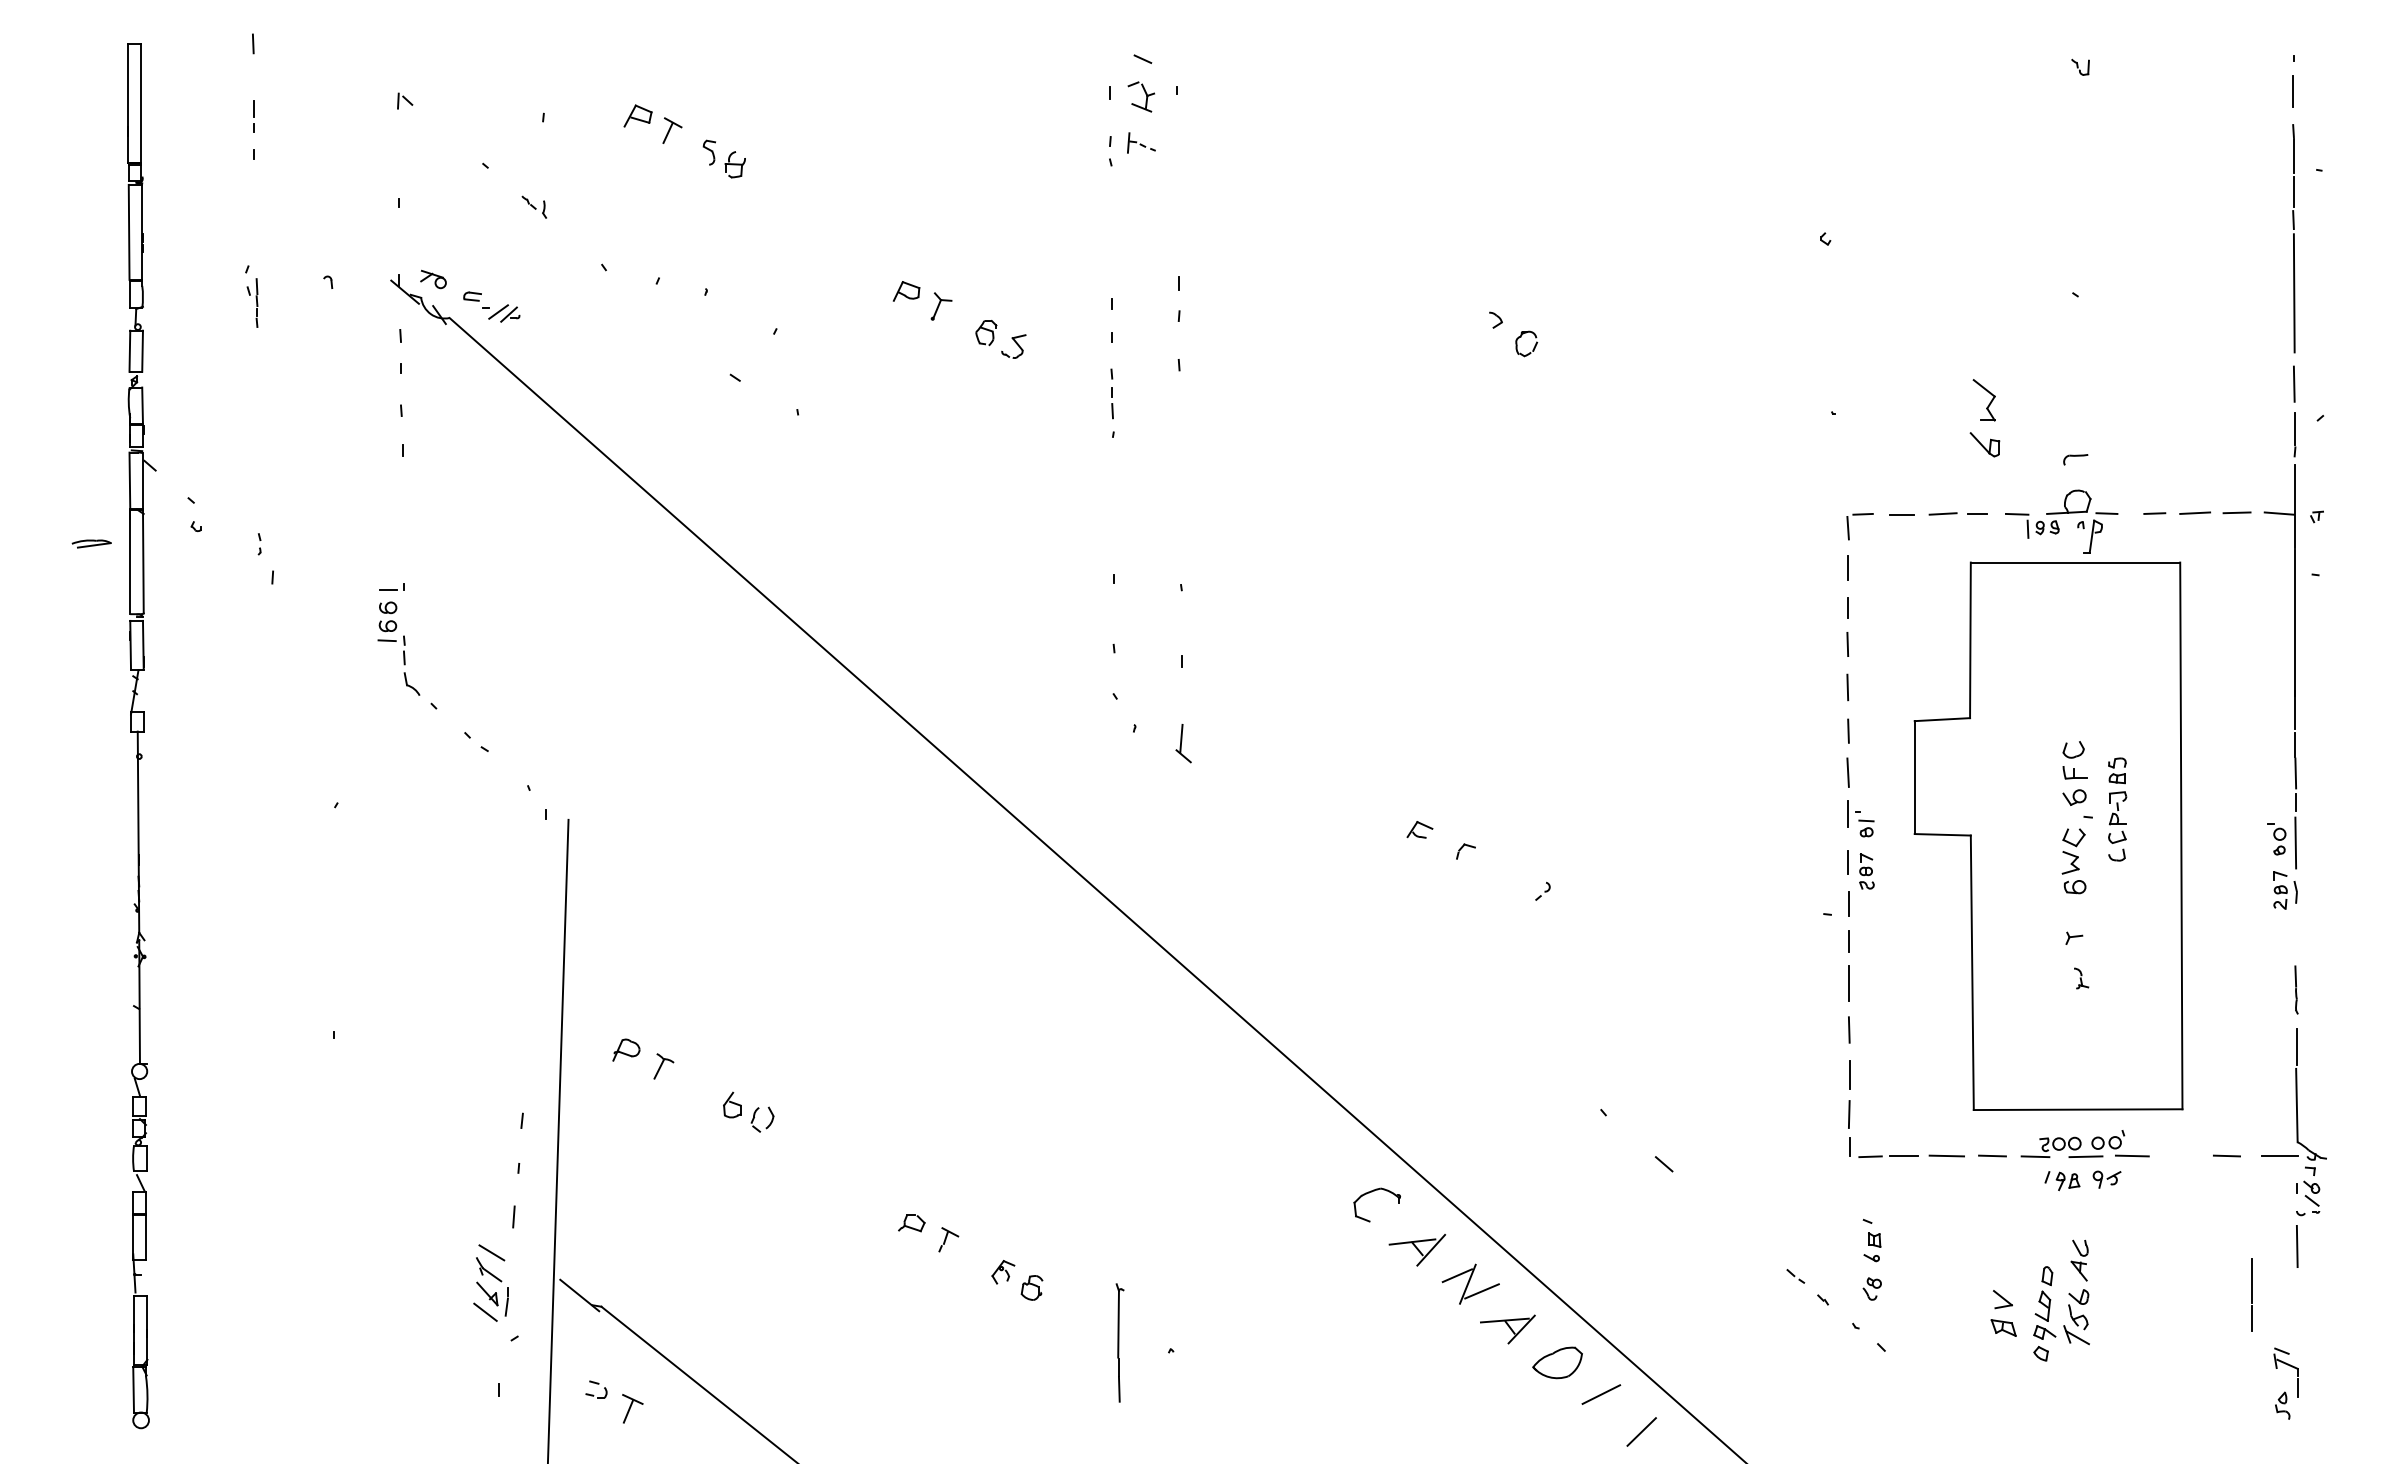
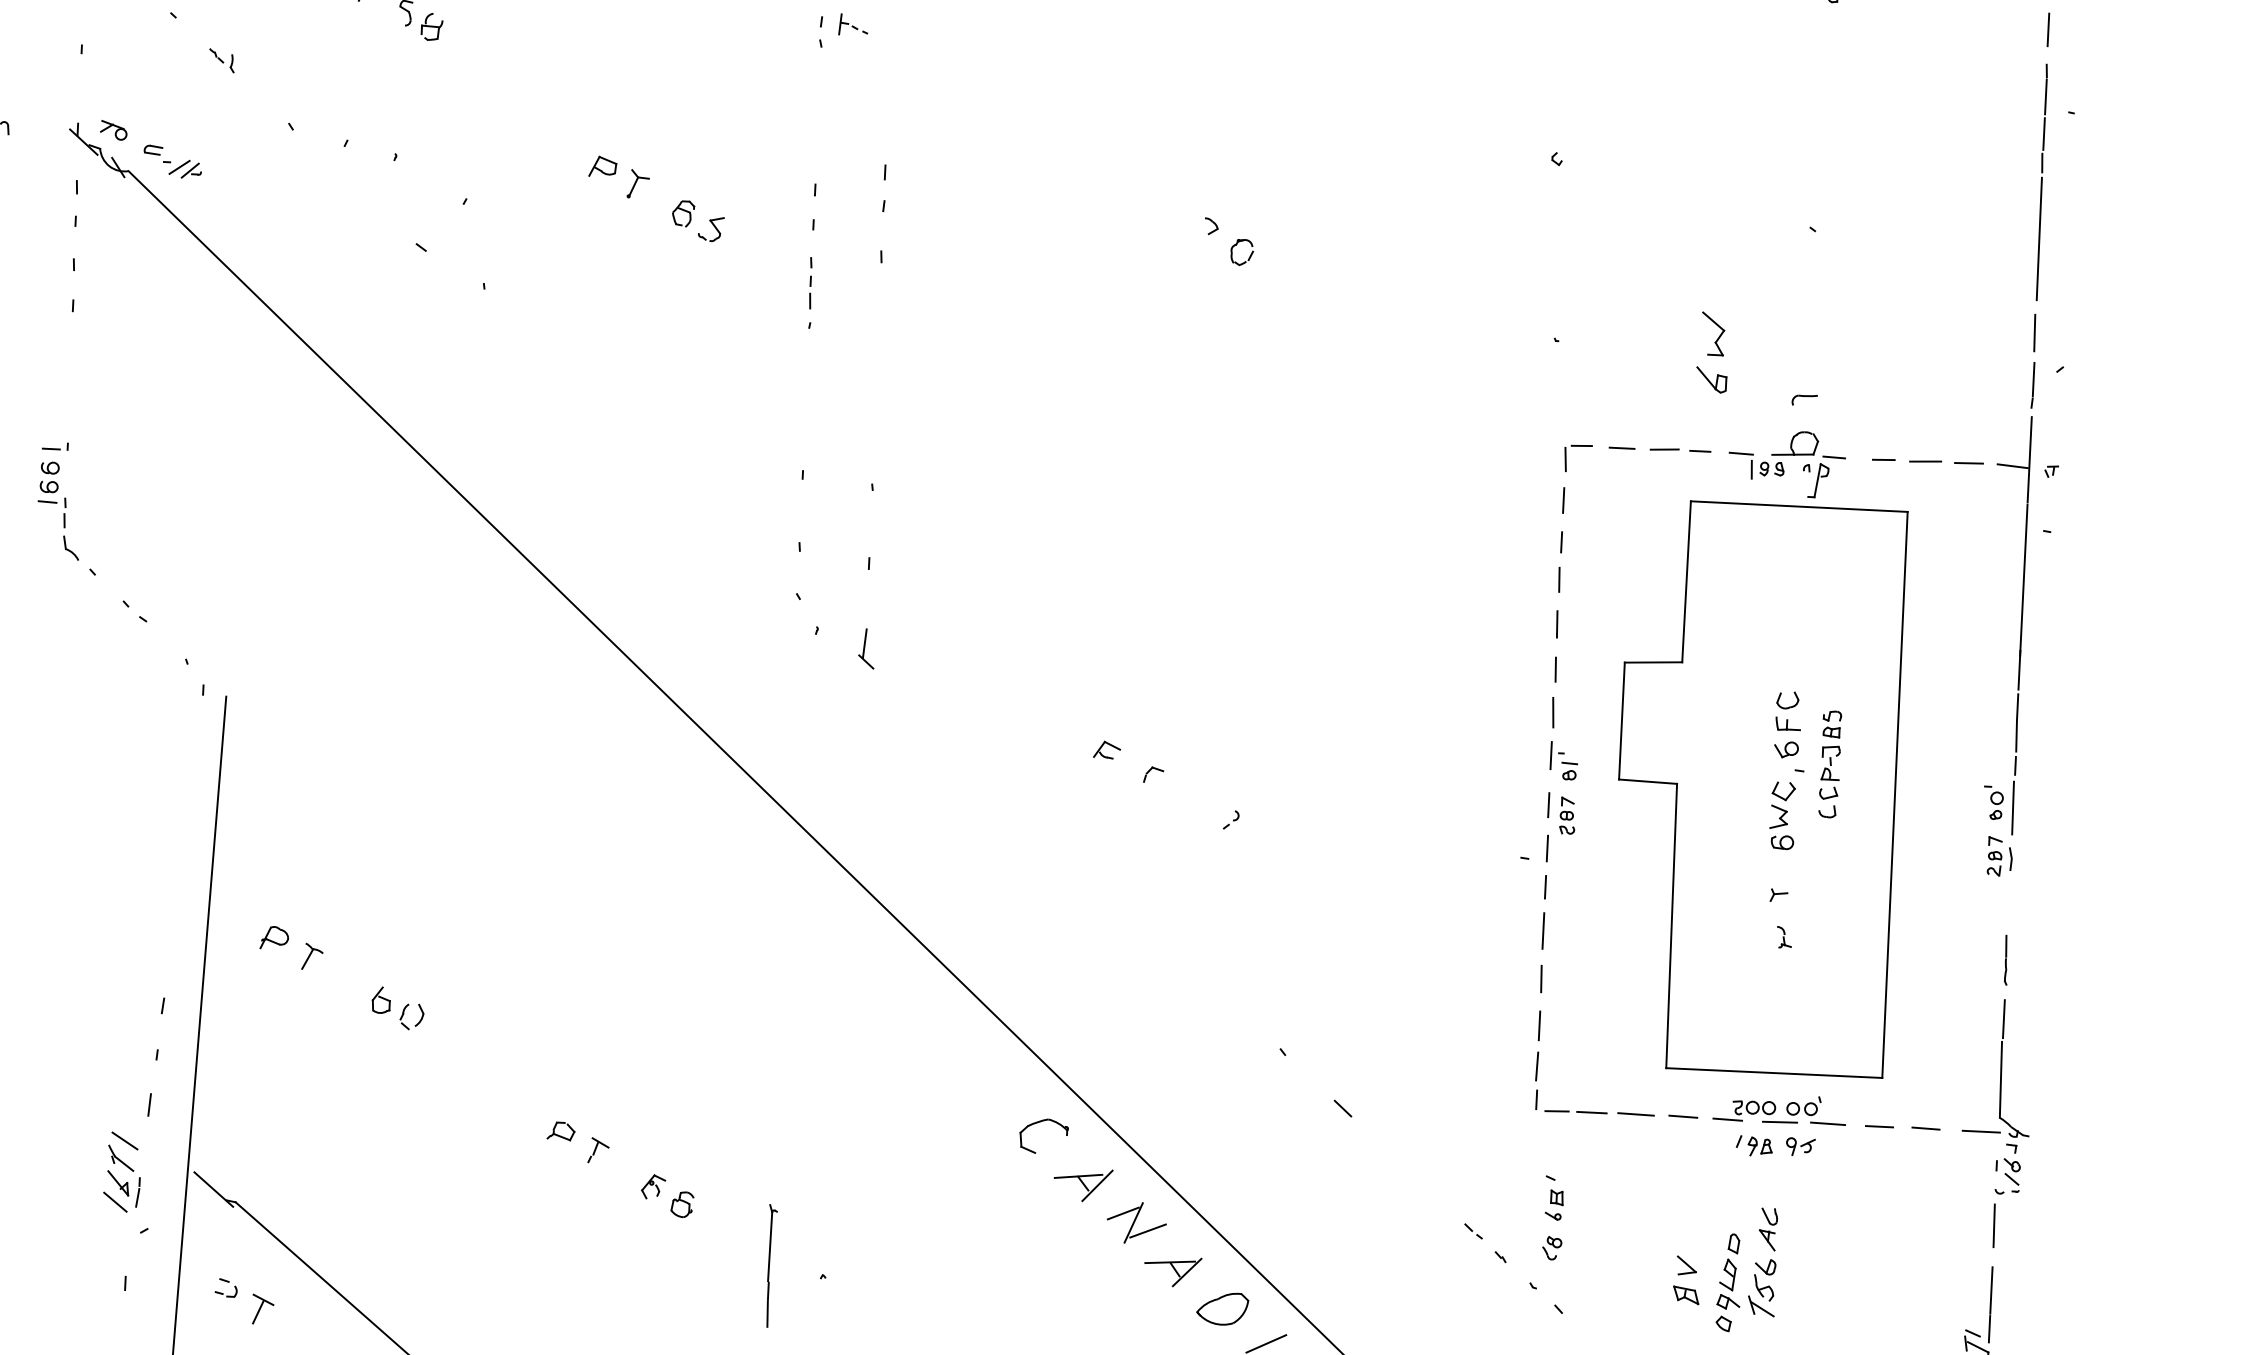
line: (2182, 1156) -> (1879, 1126), added
line: (2251, 1294) -> (1990, 1304), moved

